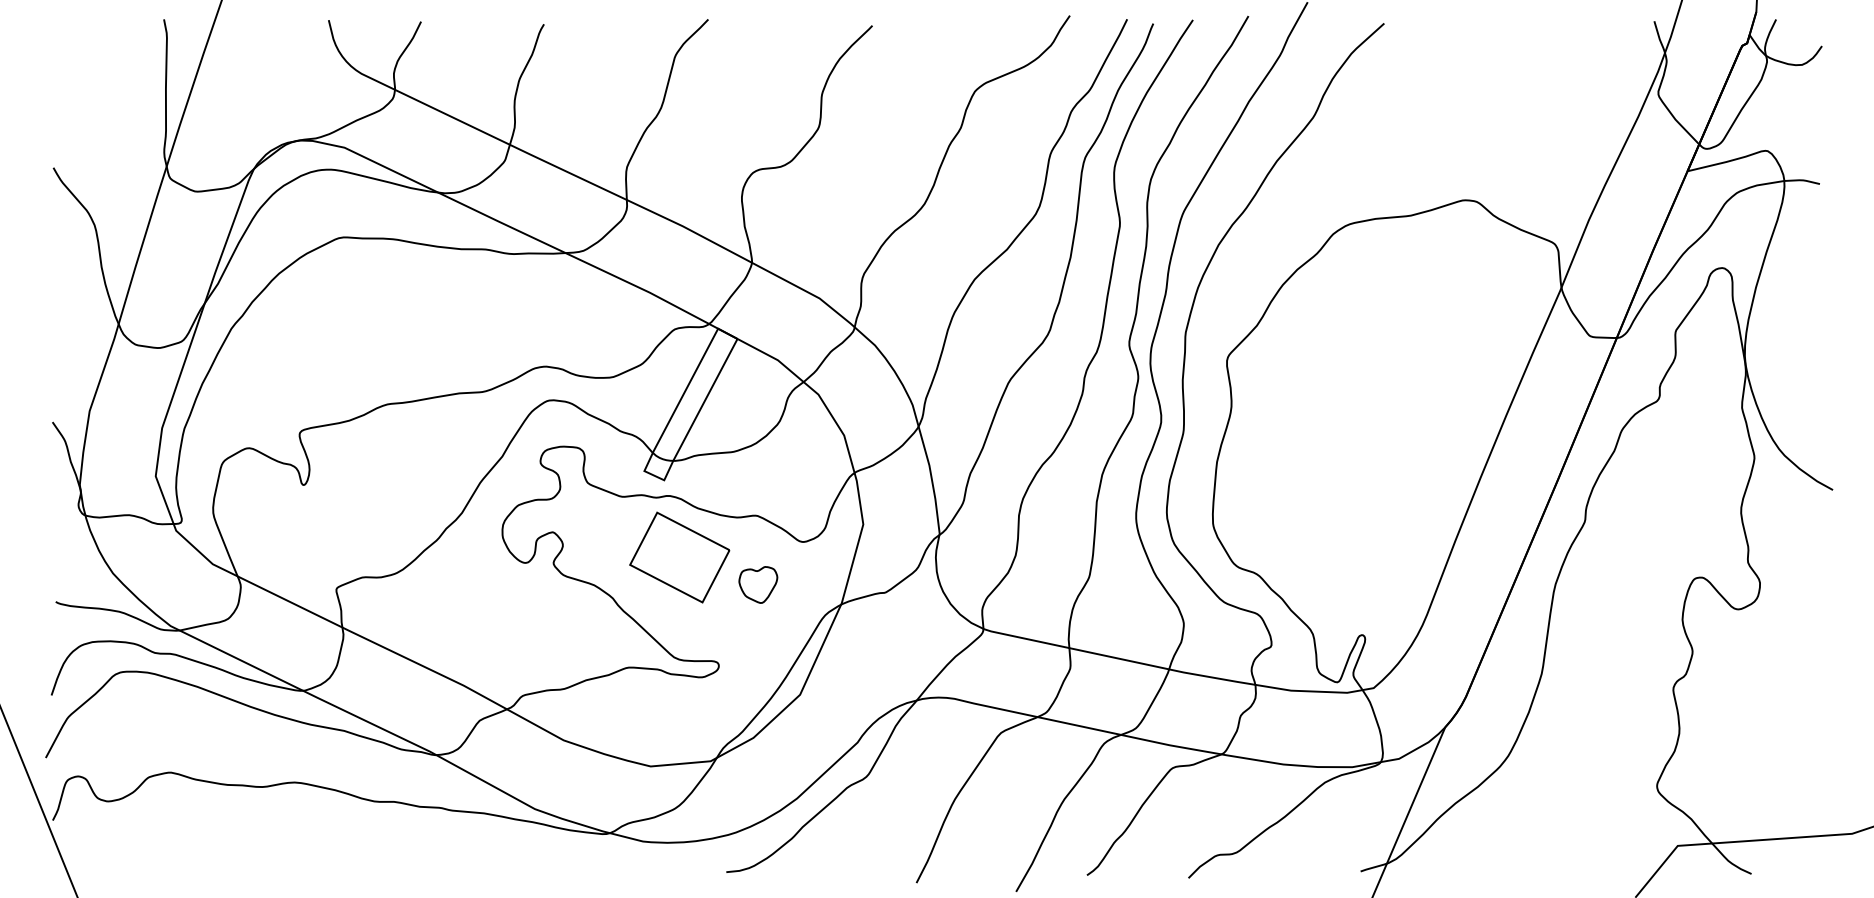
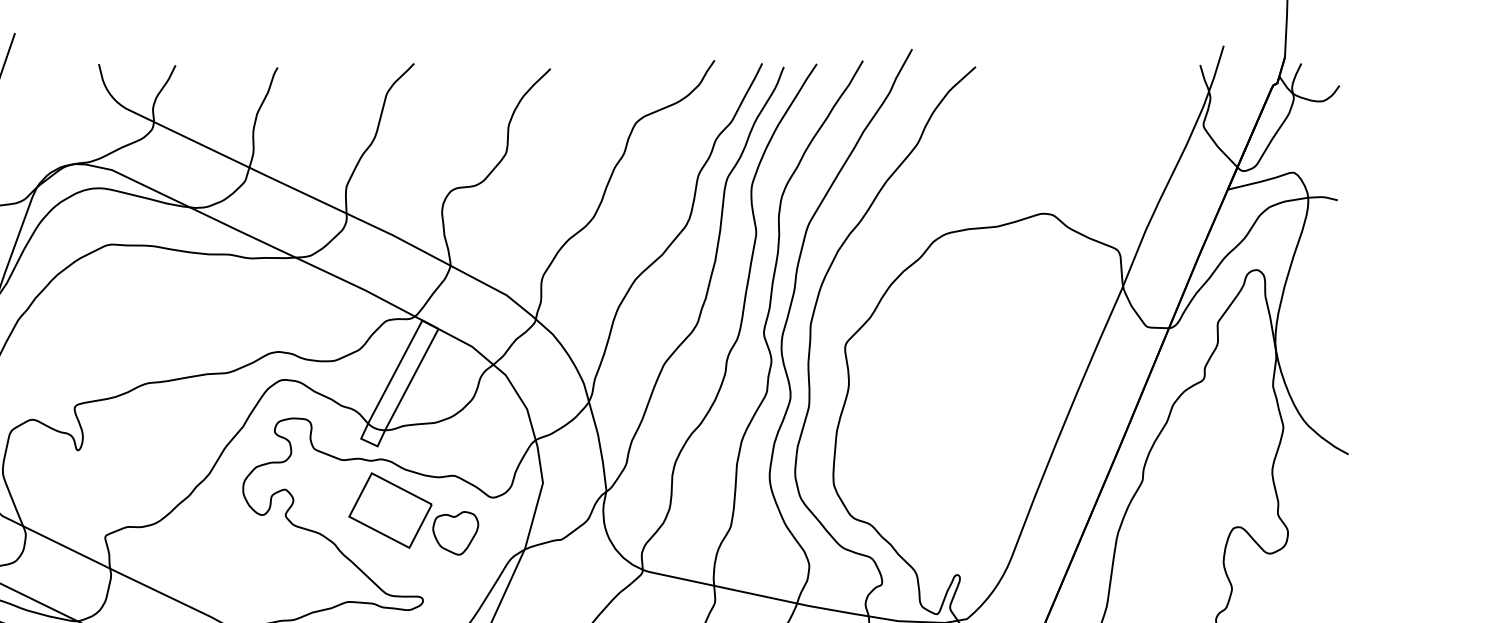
part: (758, 584) -> (455, 532), size x1.43

